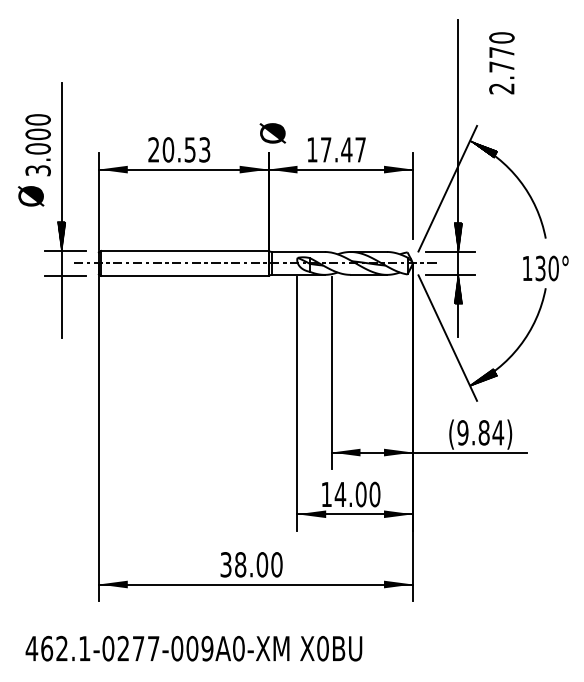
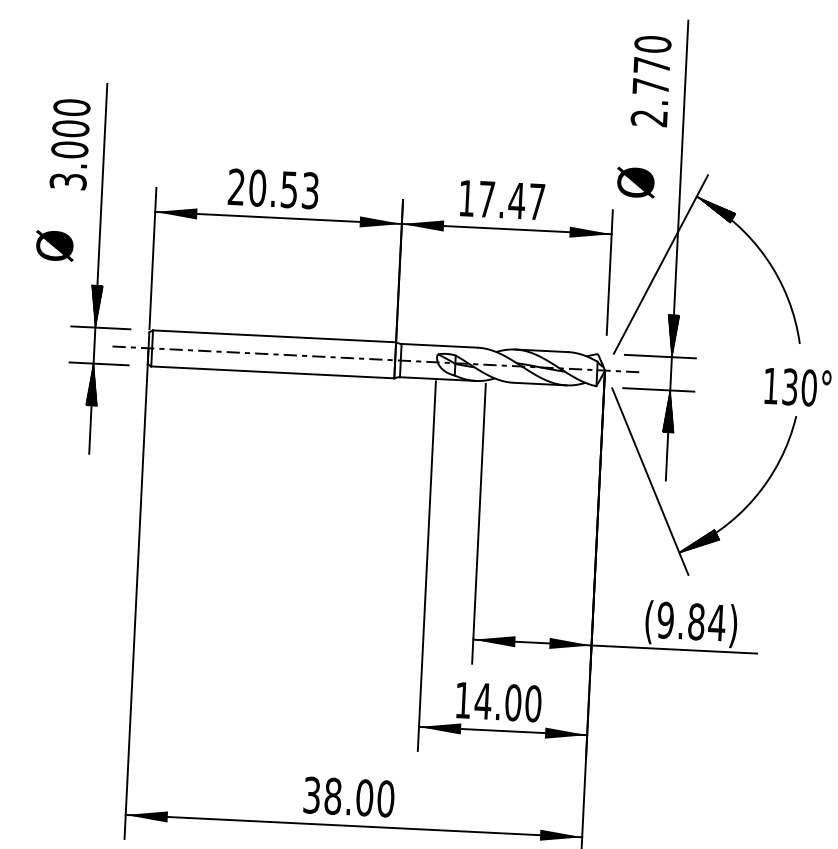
text: (501, 63) -> (650, 81), moved
text: (272, 133) -> (635, 182), moved
text: (37, 145) -> (69, 144), moved
hatch: (61, 289) -> (92, 383), added

